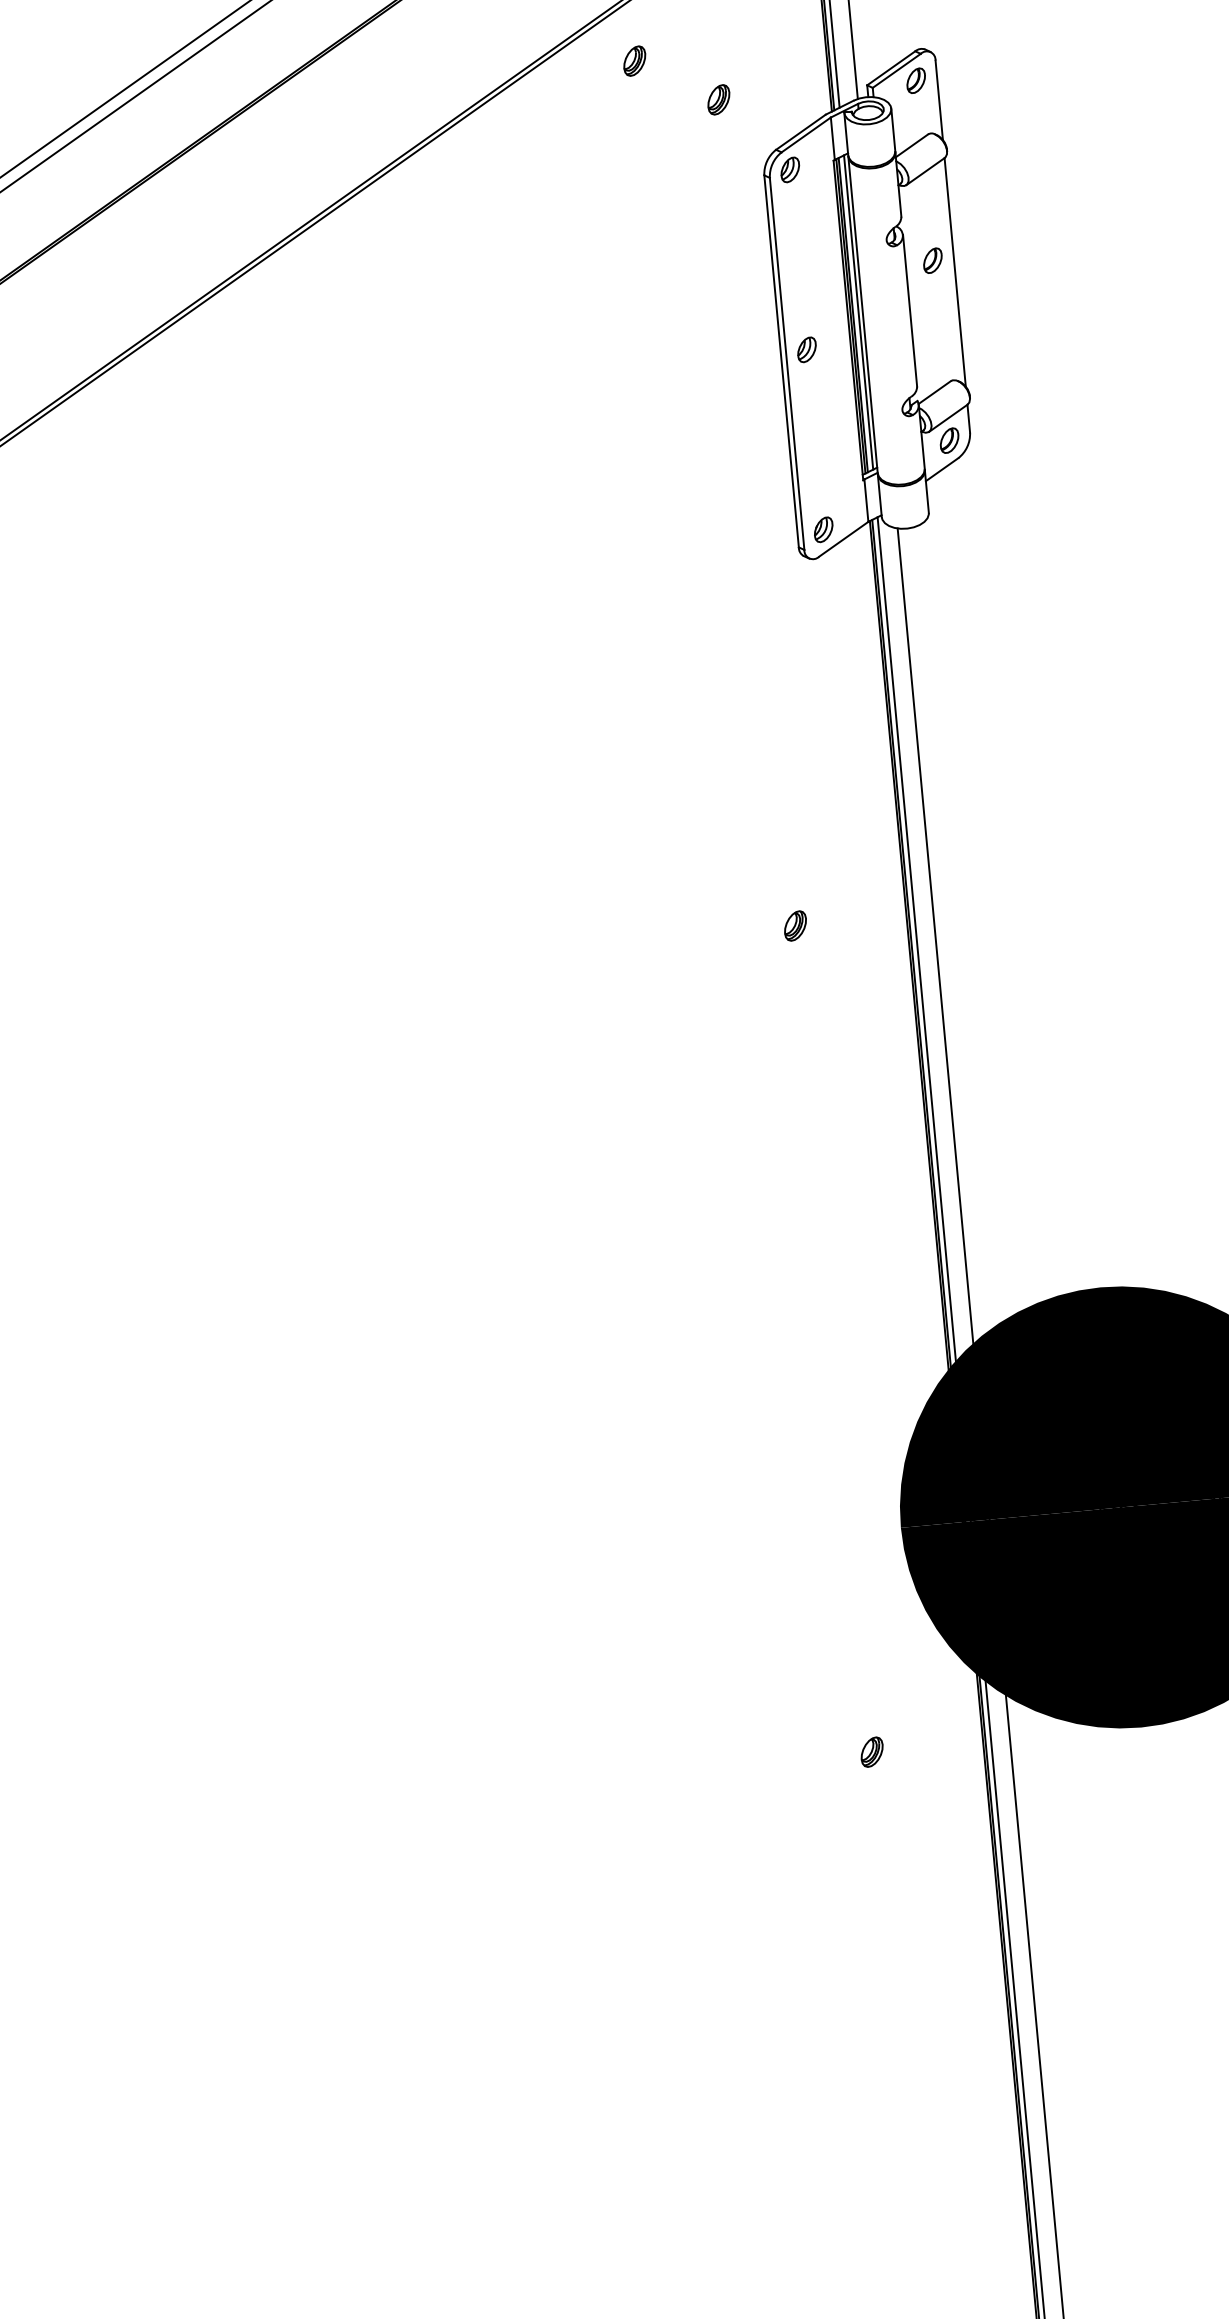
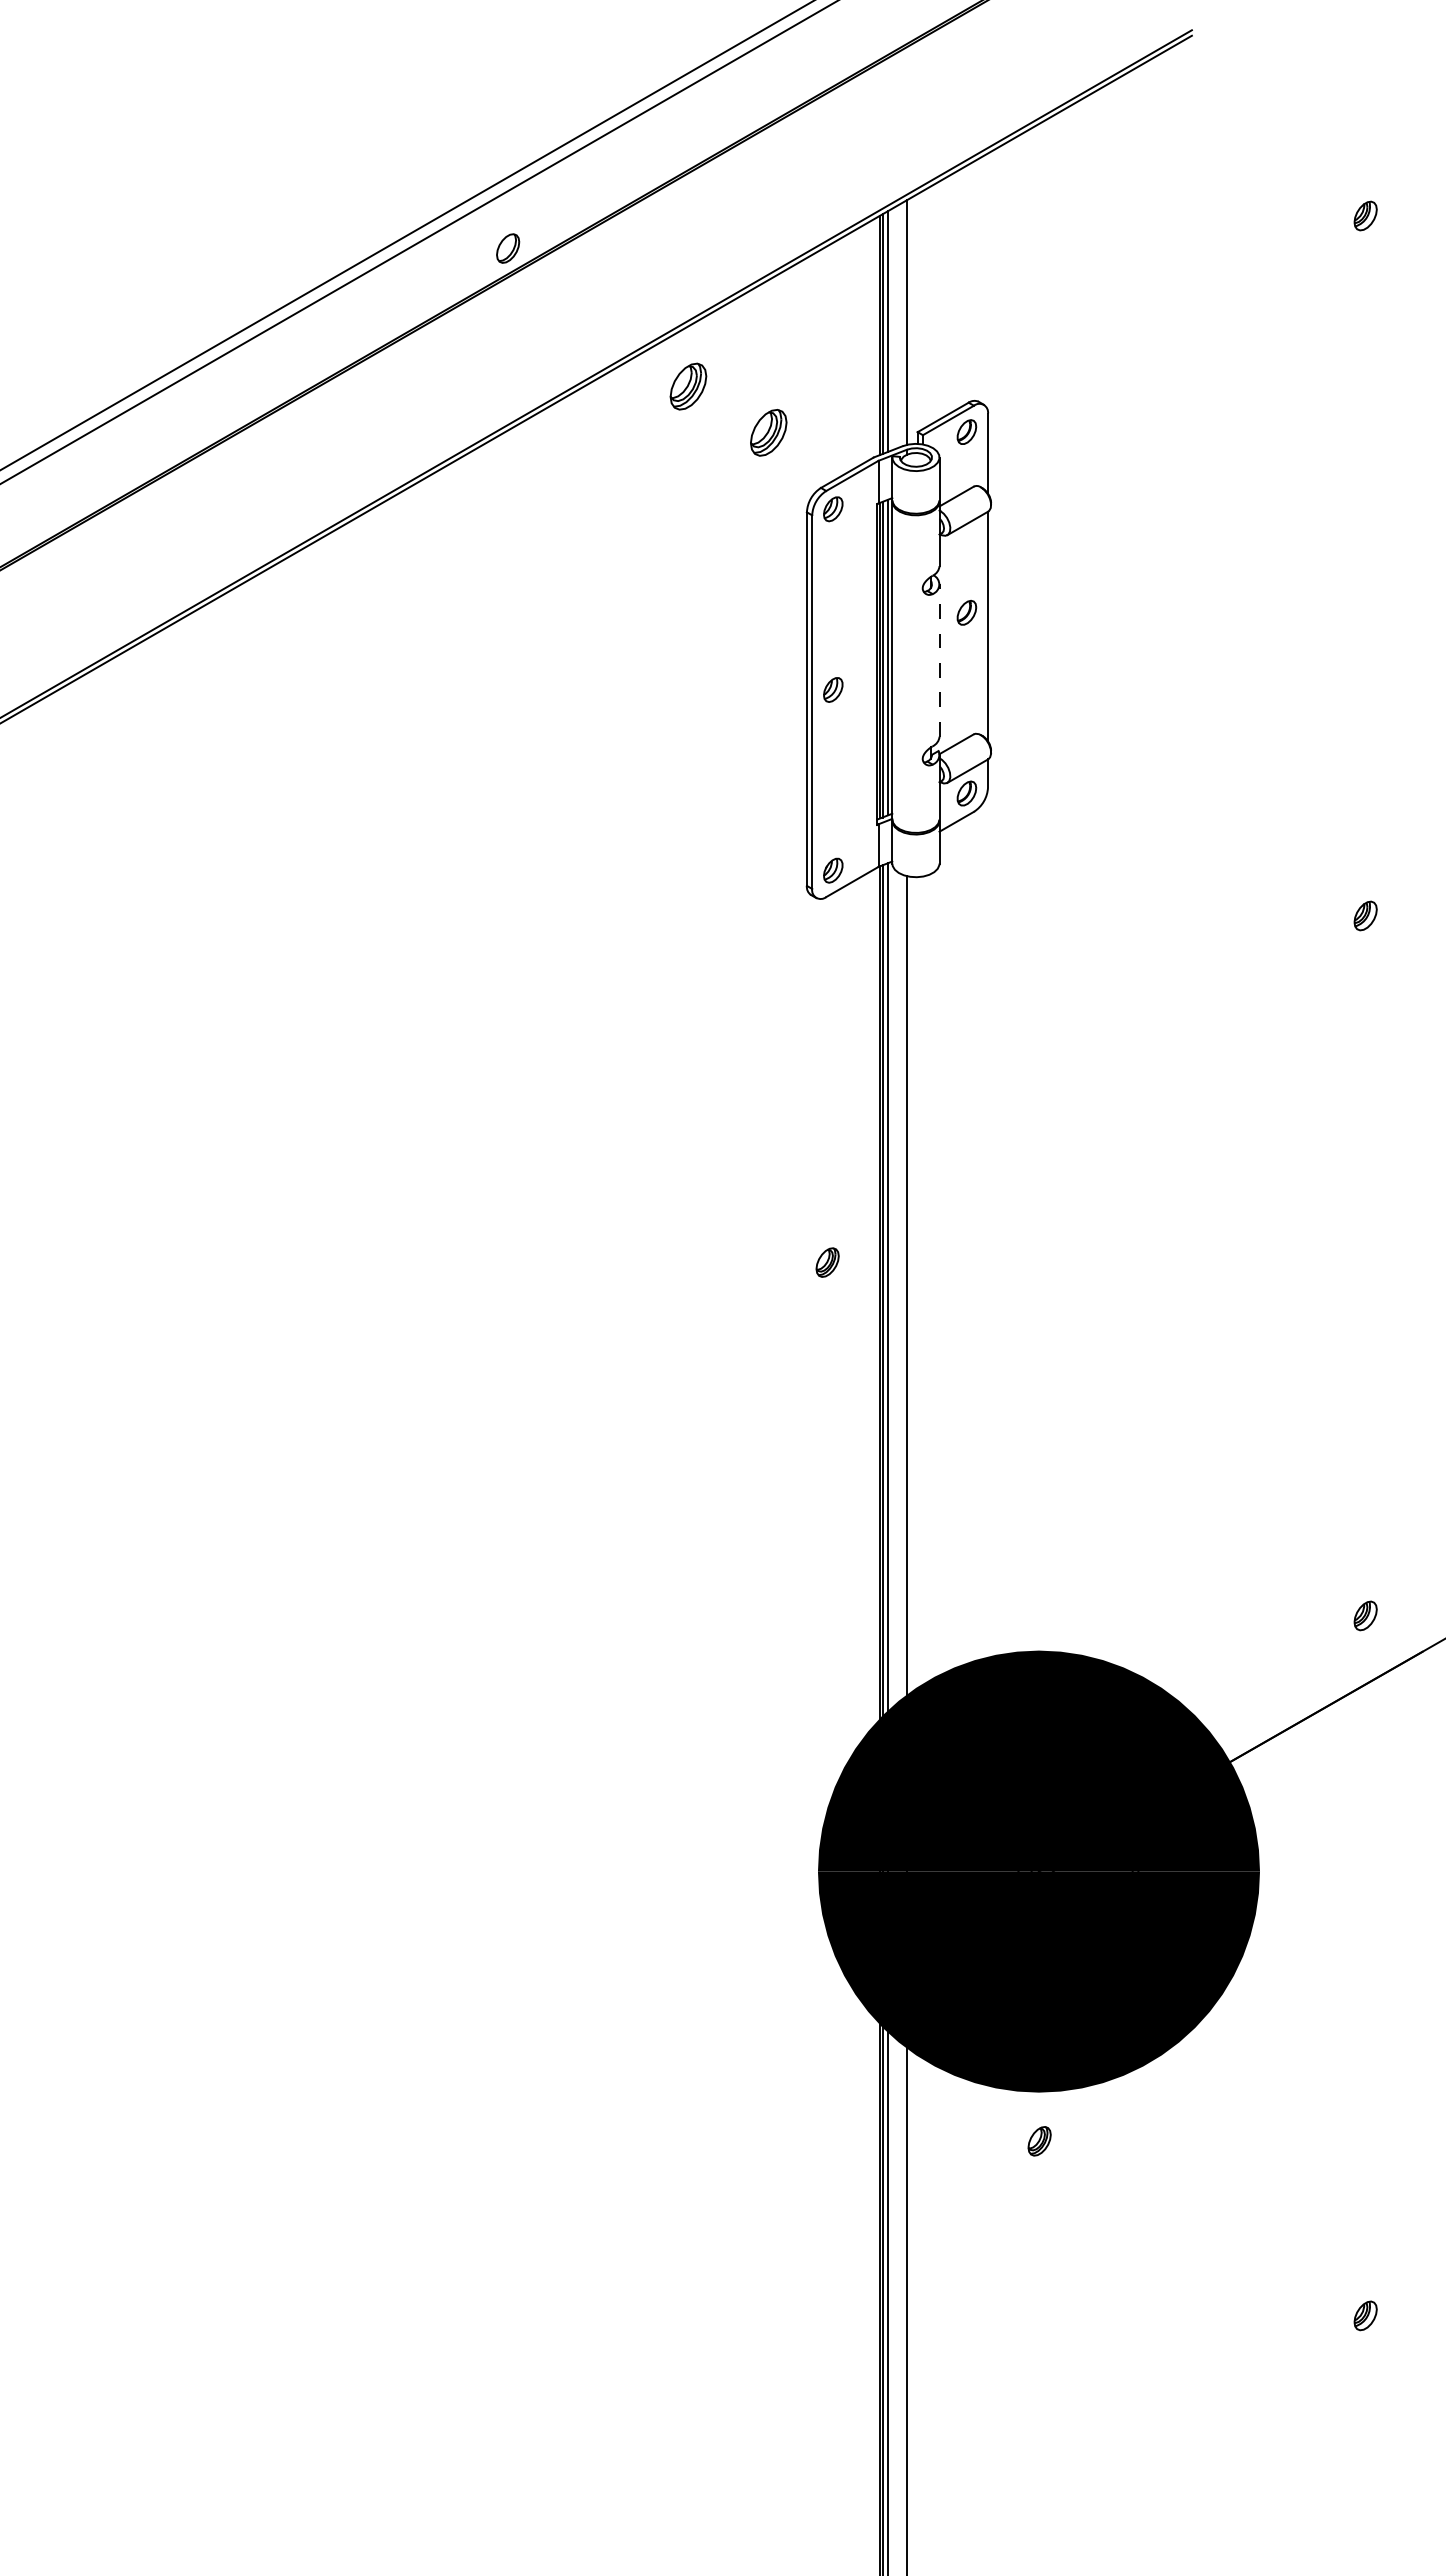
part: (634, 61) -> (688, 386), size x1.6
part: (718, 99) -> (768, 432), size x1.6
line: (910, 310) -> (939, 660), solid -> dashed
part: (795, 925) -> (827, 1262), moved
part: (872, 1752) -> (1039, 2141), moved

